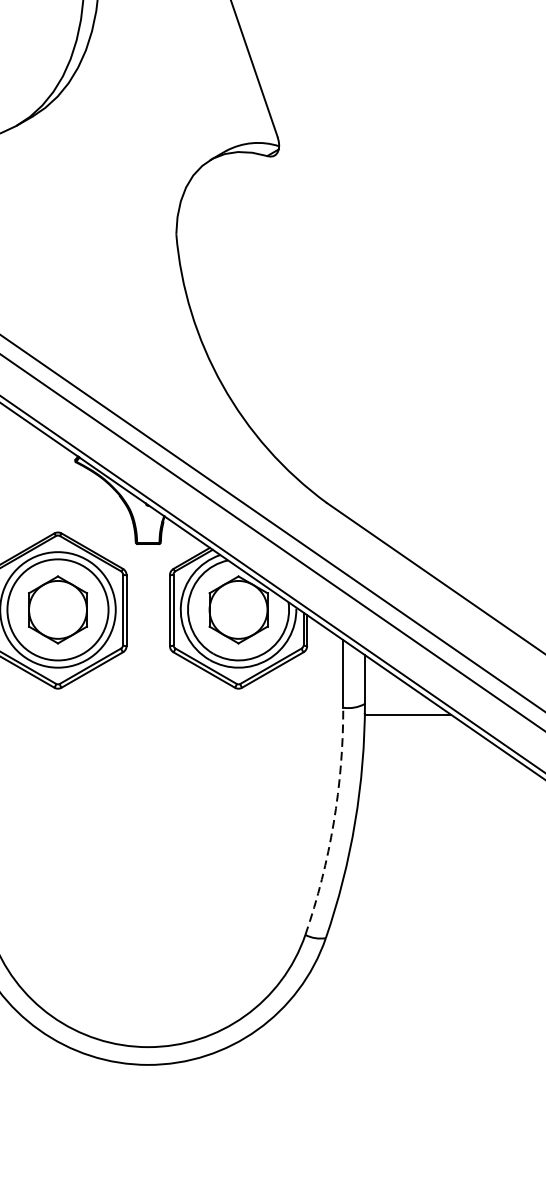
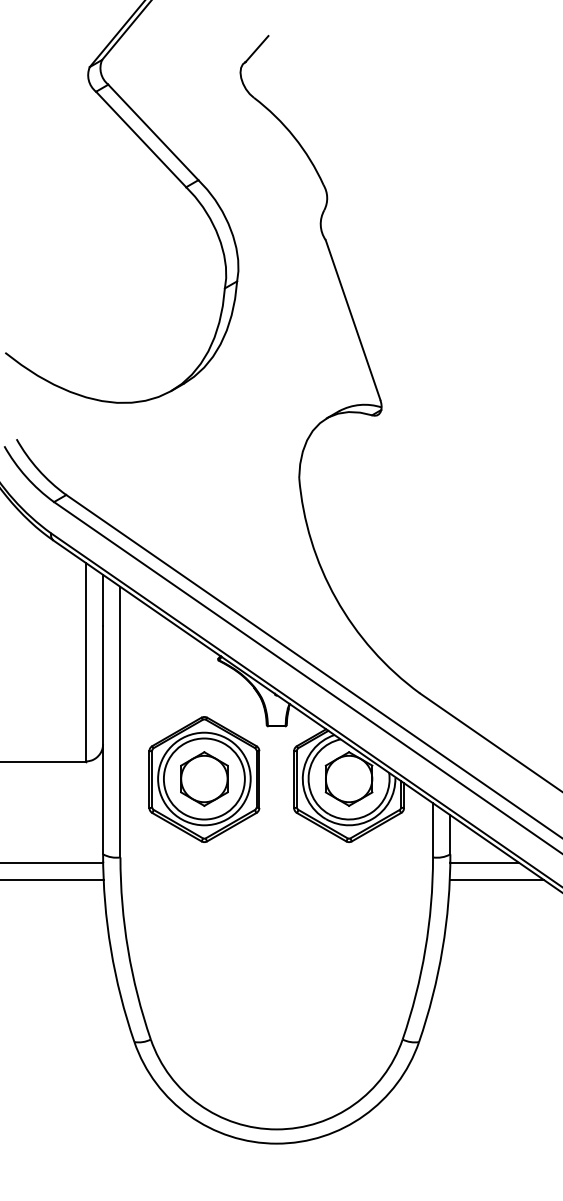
line: (422, 736) -> (496, 880), added
arc: (333, 822) -> (425, 949), dashed -> solid

